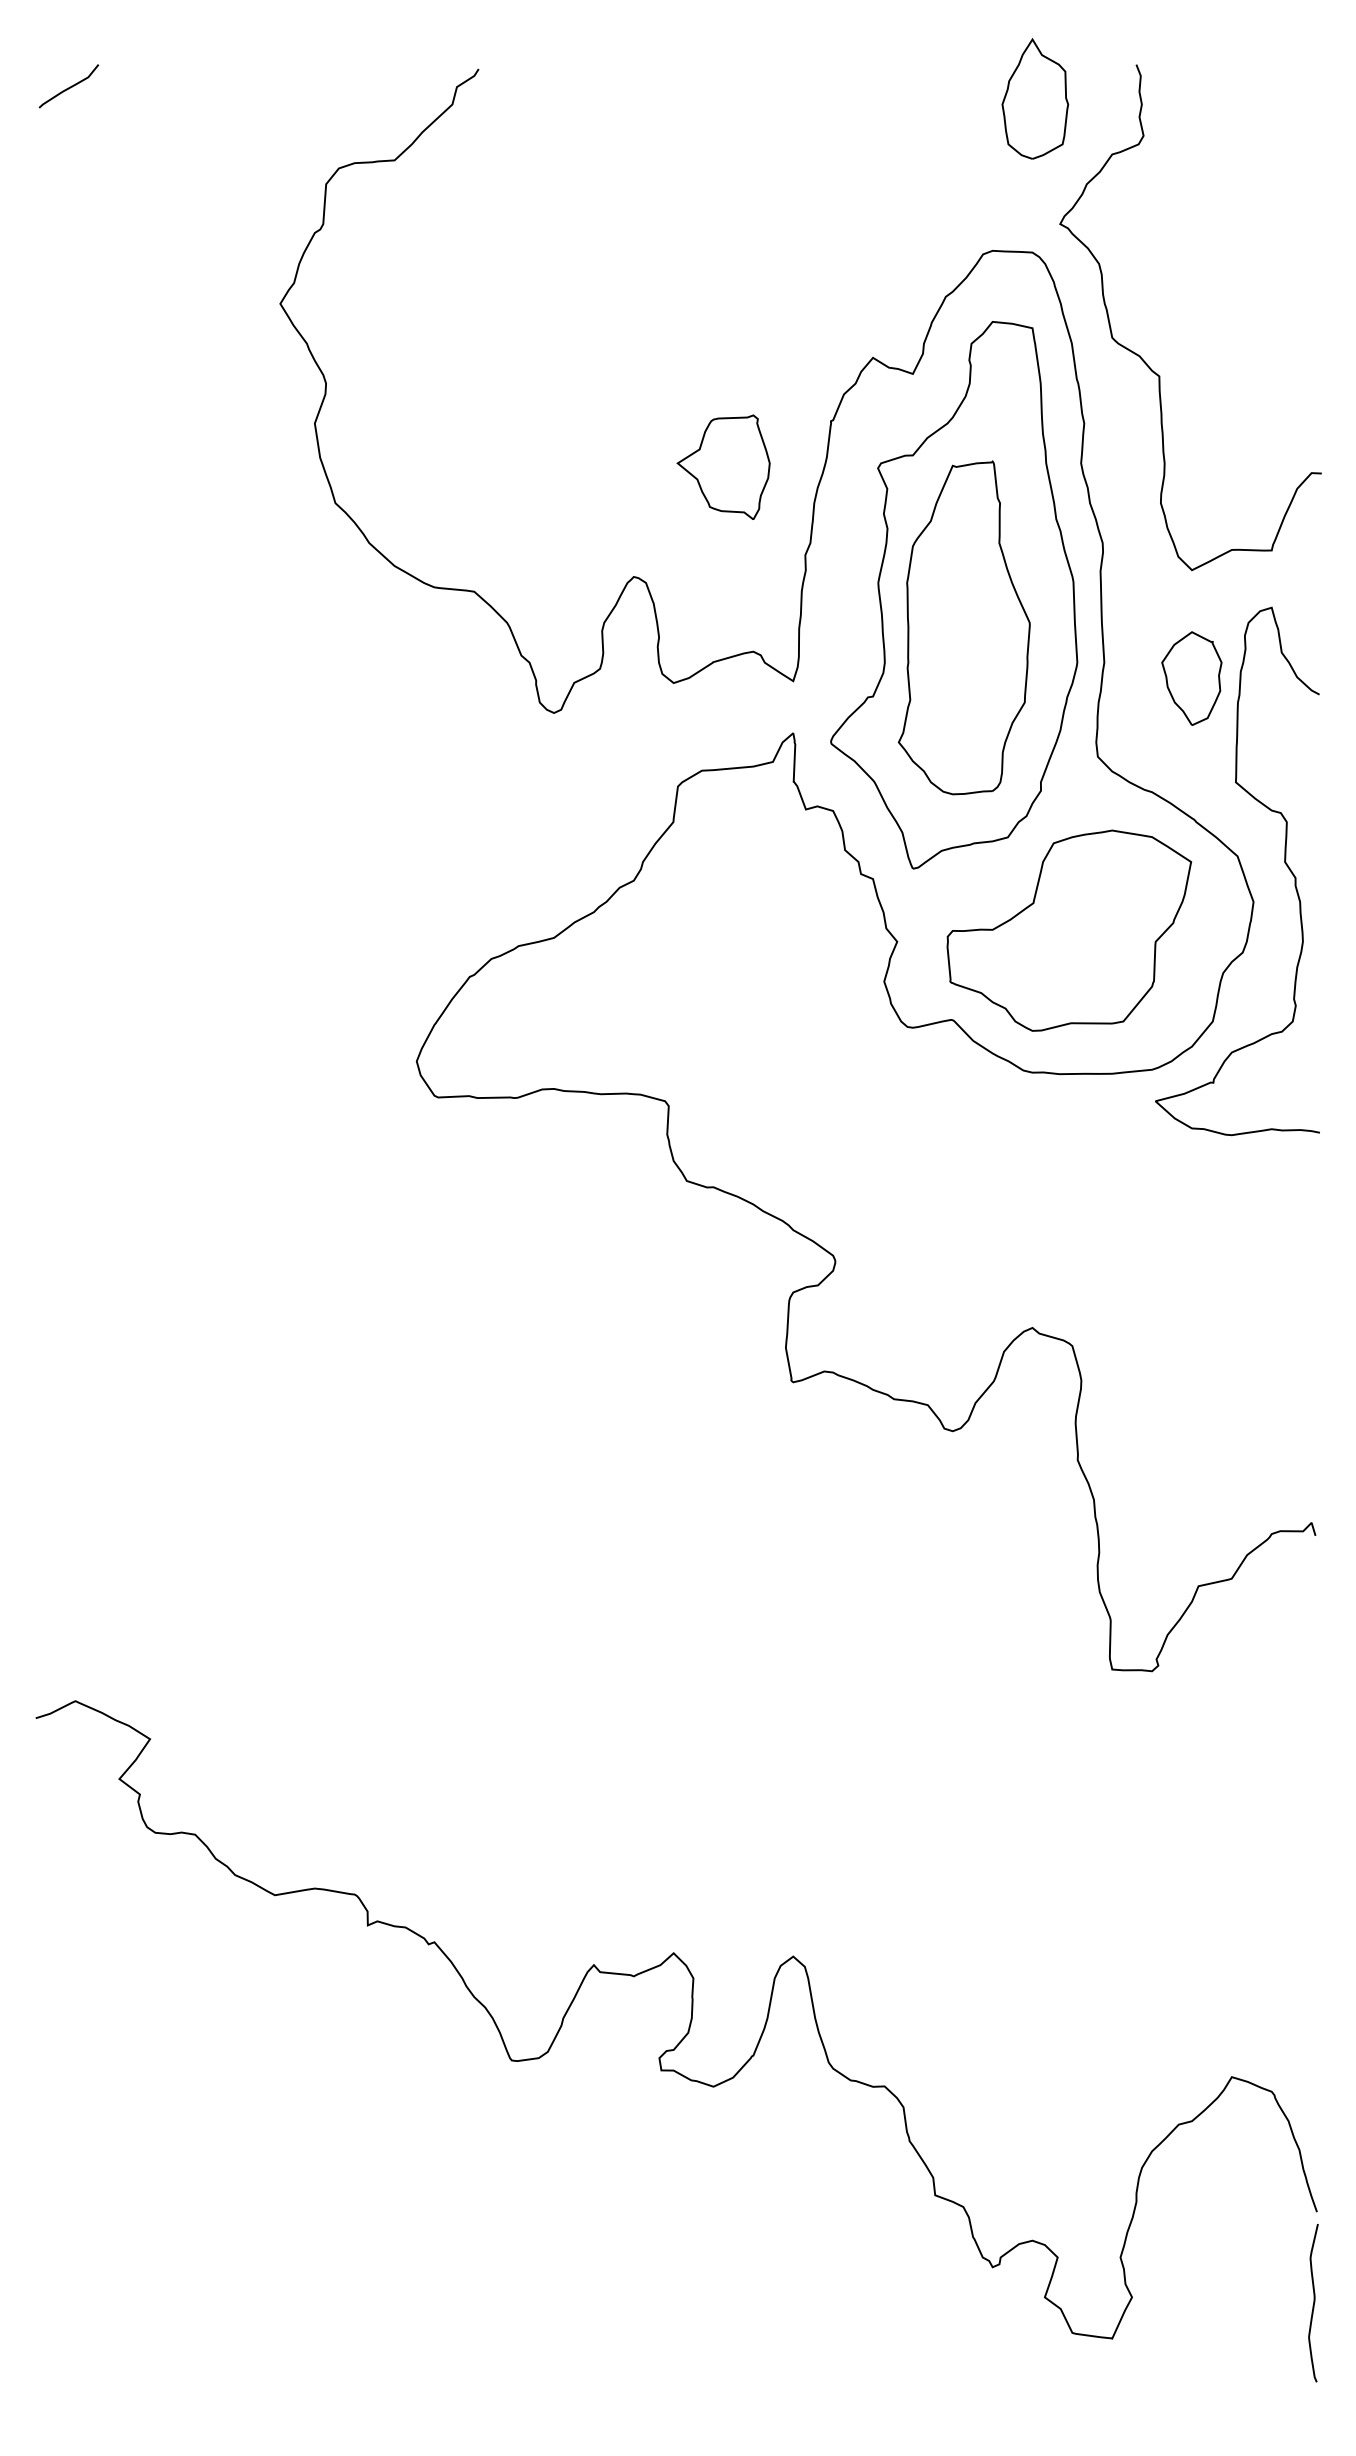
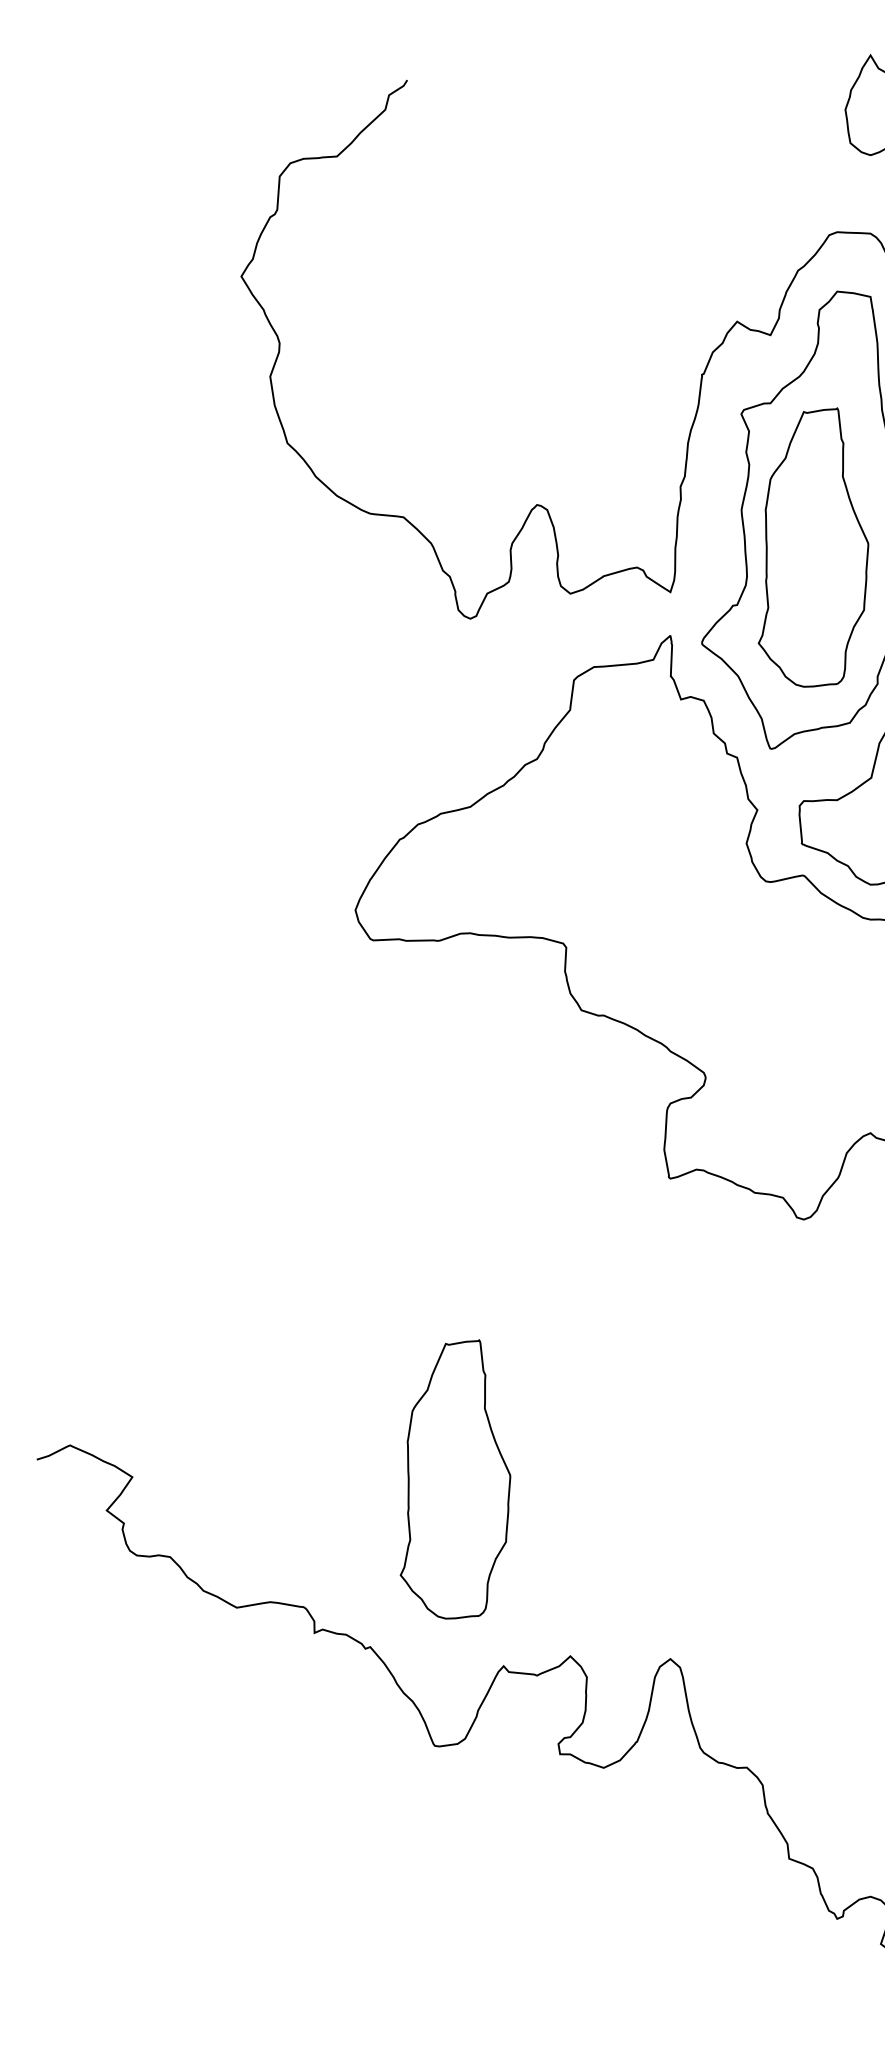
curve: (69, 86) -> (65, 94), removed
part: (723, 466) -> (612, 412), removed
part: (535, 1741) -> (454, 1479), added

